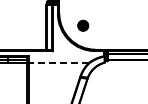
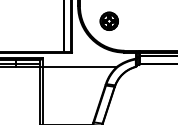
part: (83, 25) -> (109, 20), size x1.43
line: (58, 62) -> (78, 66), dashed -> solid

